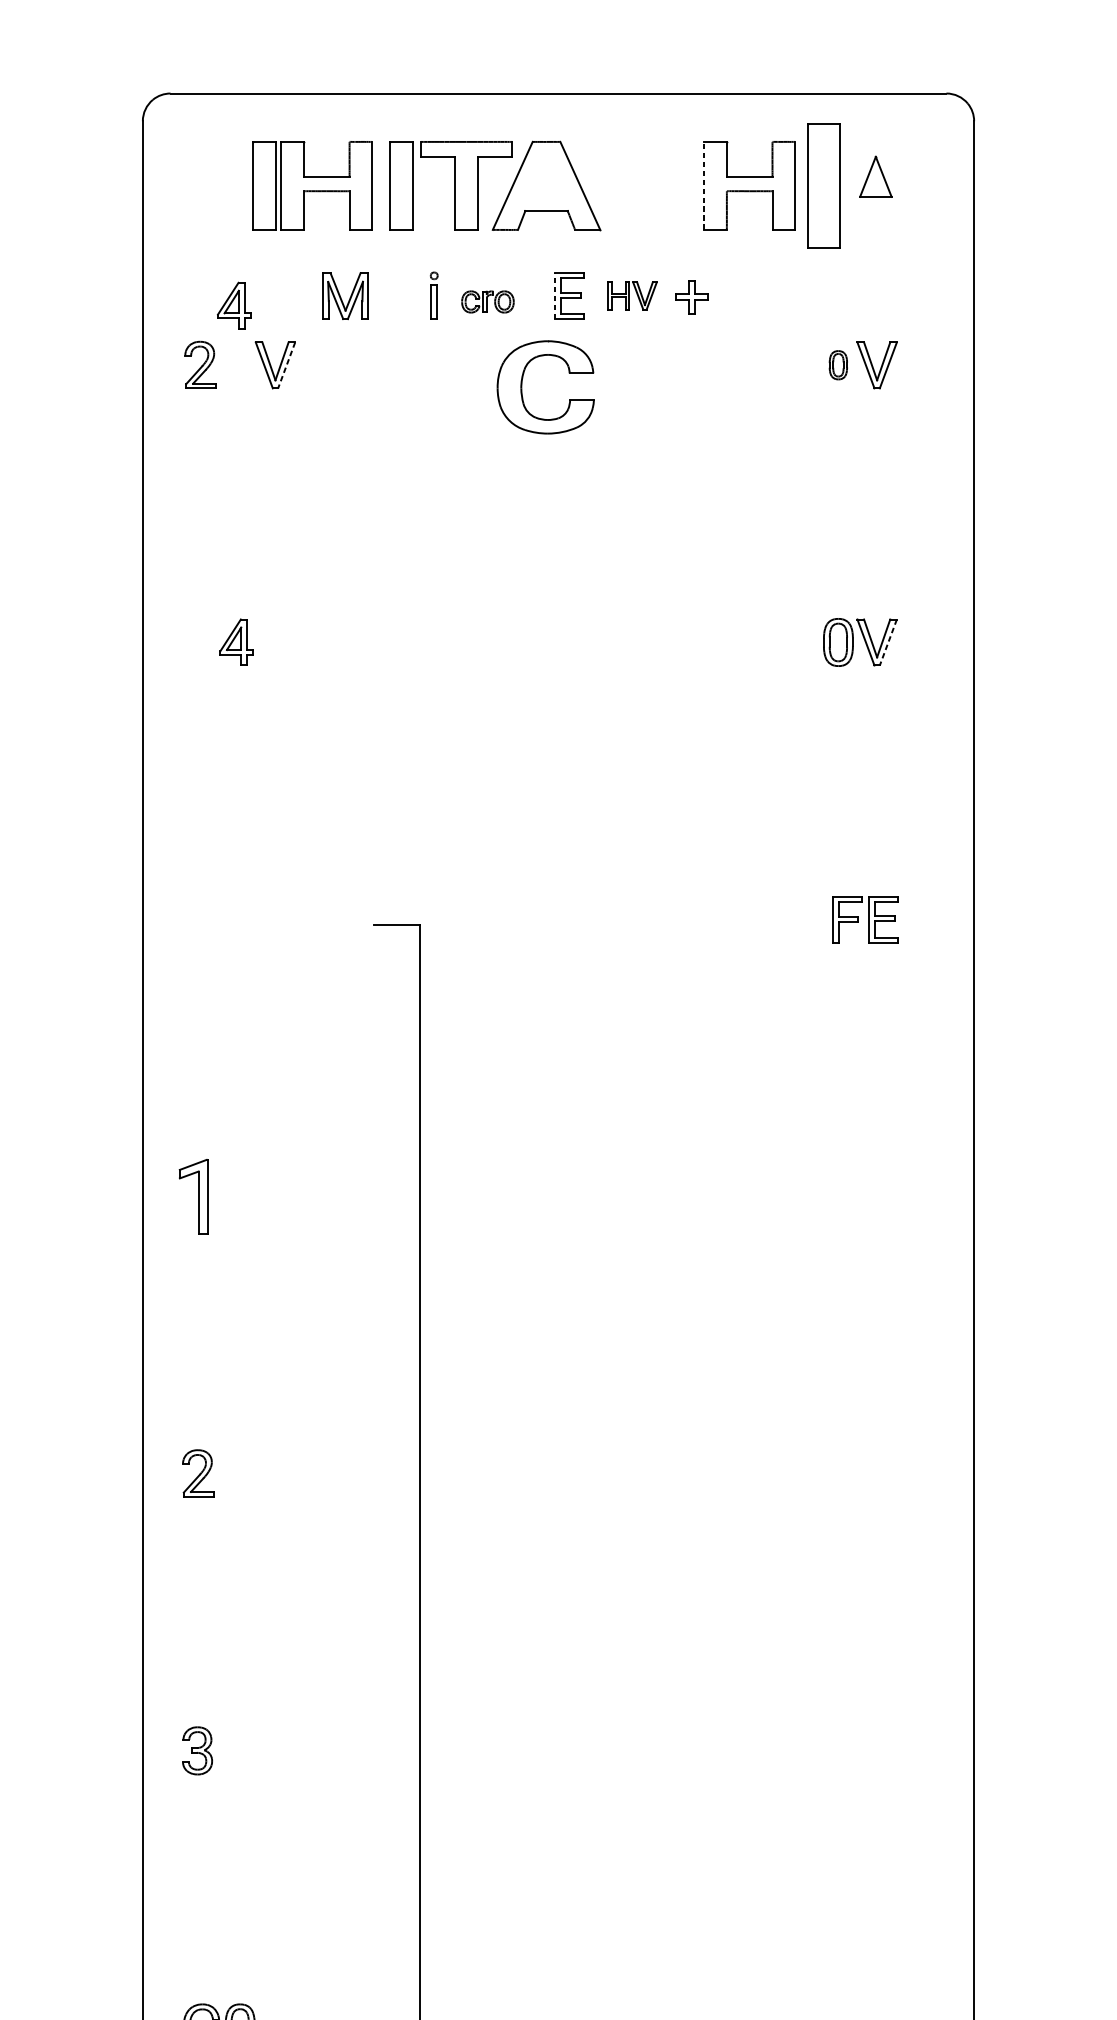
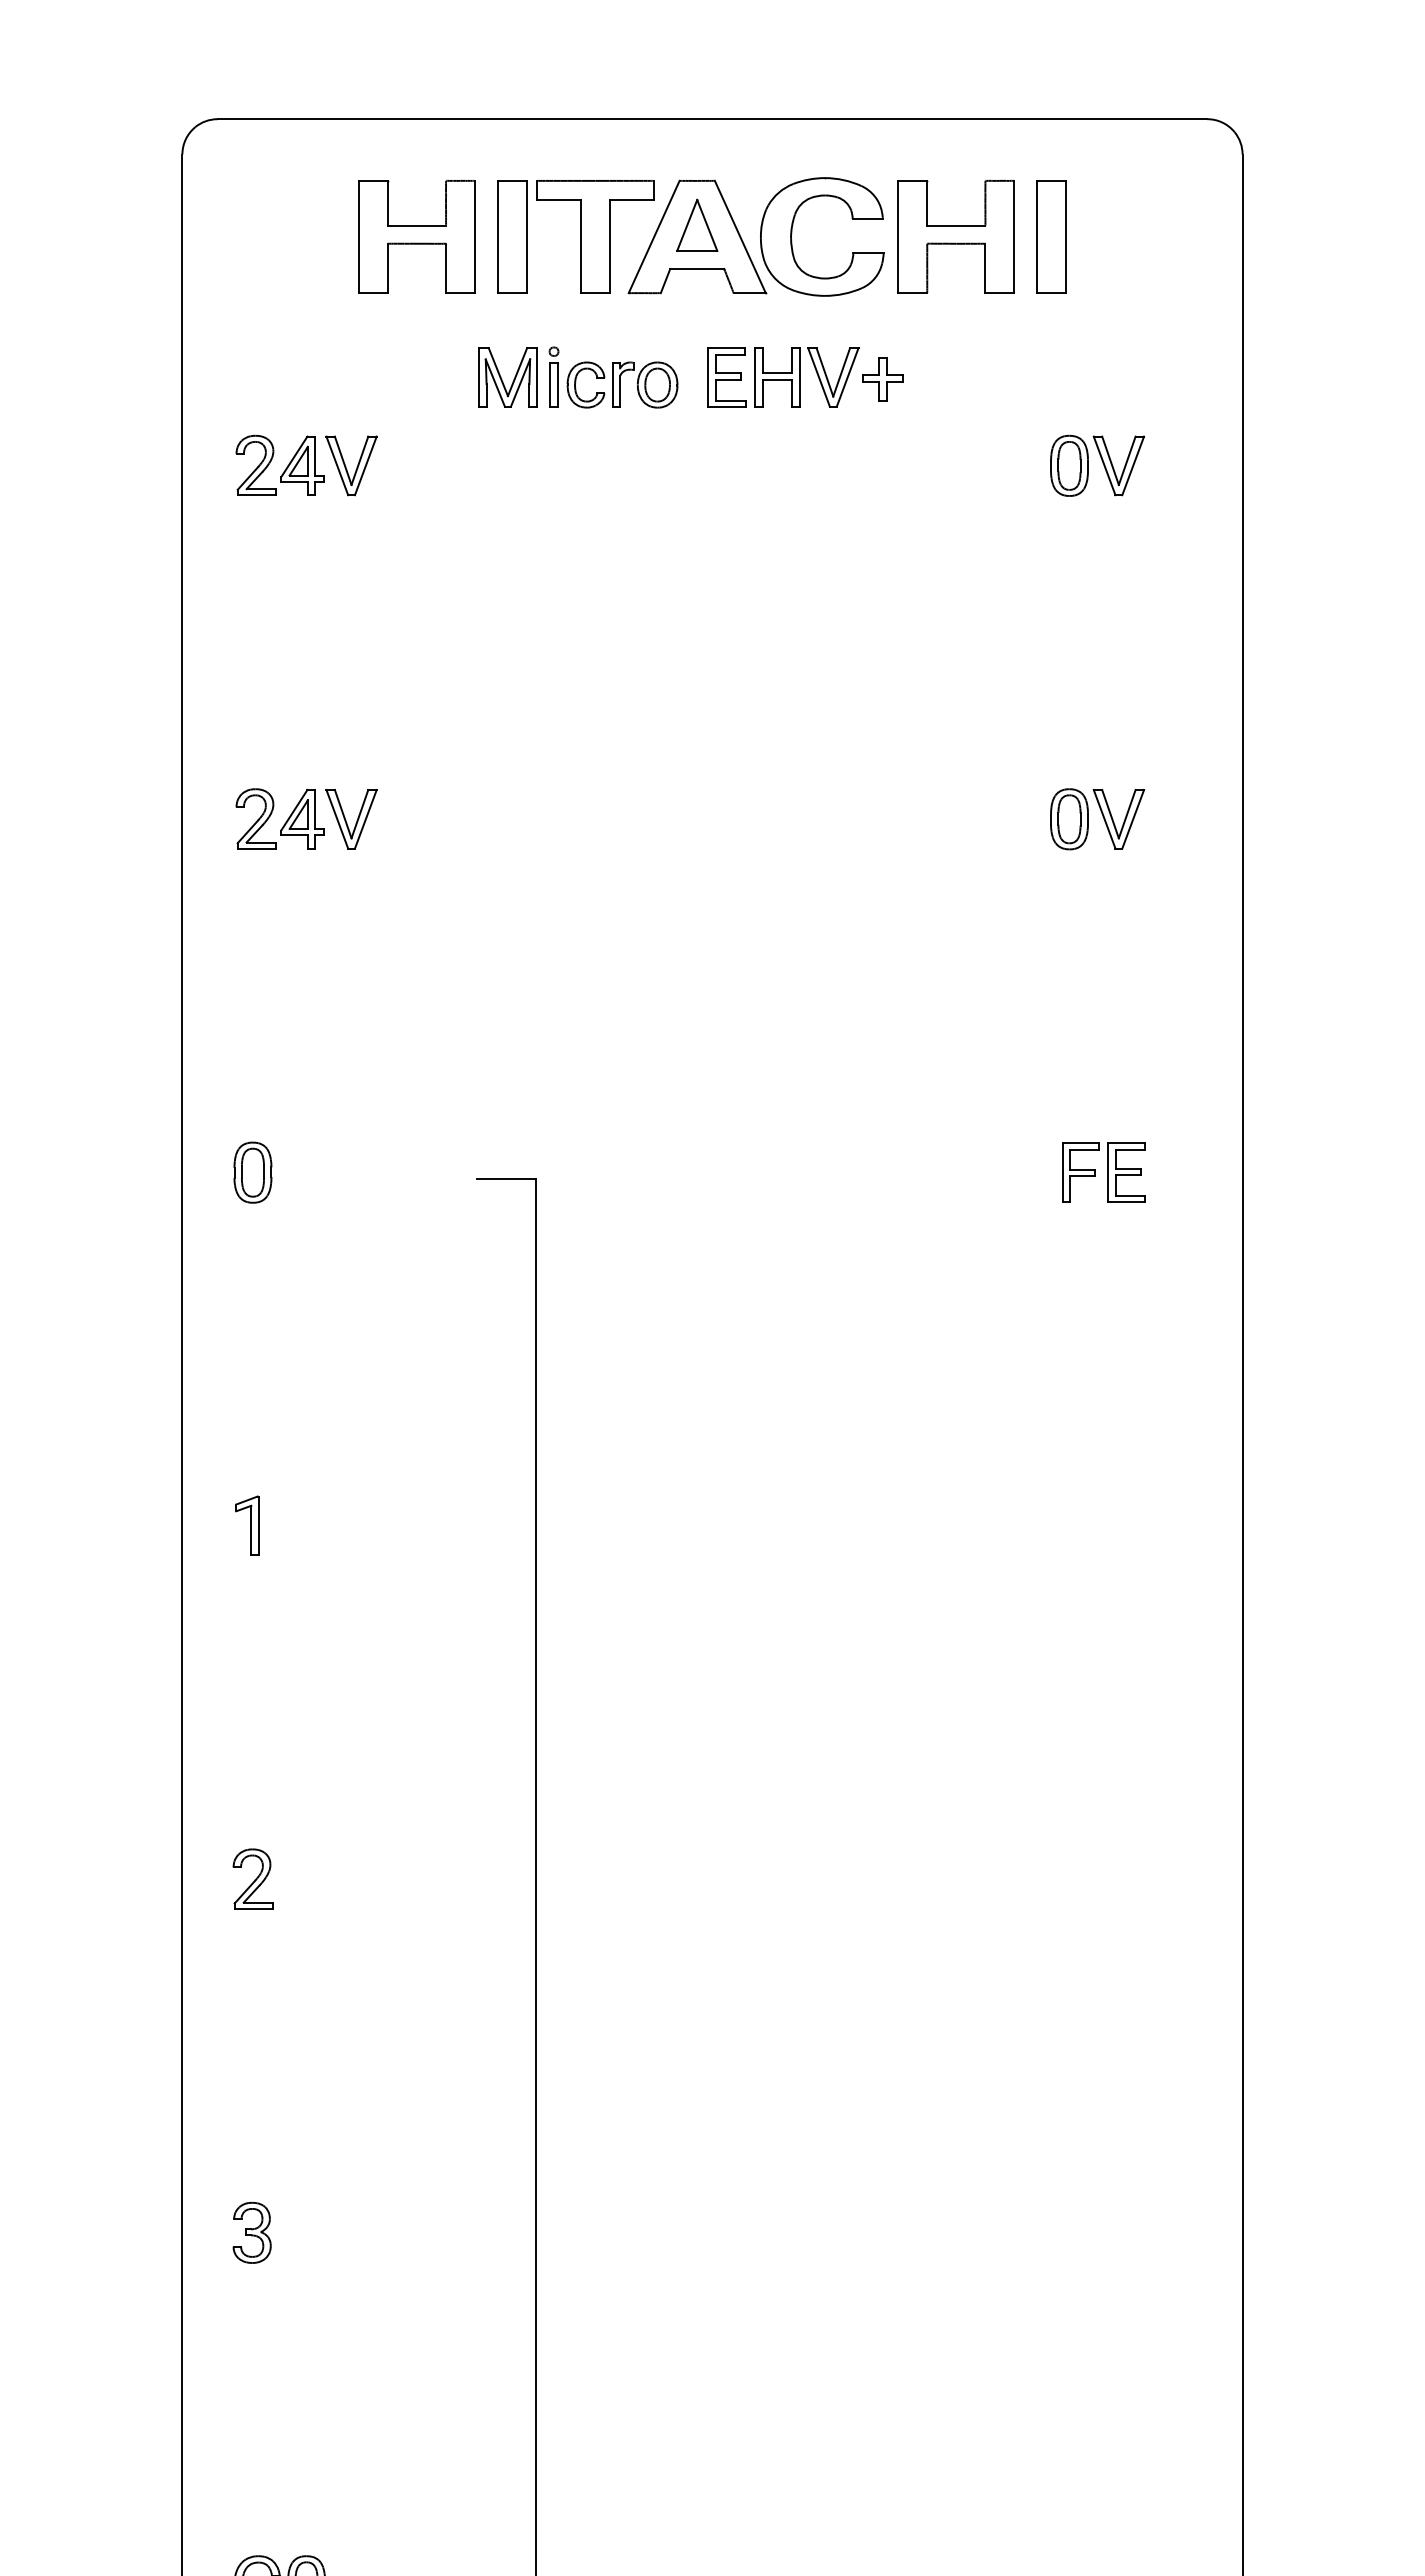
part: (876, 176) -> (697, 224), moved
part: (264, 185) -> (337, 236), removed
line: (704, 185) -> (898, 236), dashed -> solid
part: (824, 185) -> (1051, 236), size x0.71
part: (345, 296) -> (507, 377), moved
line: (555, 296) -> (708, 377), dashed -> solid
part: (632, 296) -> (806, 377), size x1.67
part: (487, 301) -> (622, 384), size x1.67
part: (234, 305) -> (302, 465), moved
line: (286, 365) -> (365, 466), dashed -> solid
part: (838, 365) -> (1069, 465), size x1.67
part: (522, 384) -> (792, 233), moved
part: (200, 641) -> (255, 818), added
part: (275, 642) -> (351, 819), added
line: (888, 642) -> (1133, 819), dashed -> solid
part: (197, 919) -> (252, 1172), added
part: (193, 1196) -> (247, 1525), size x0.62

